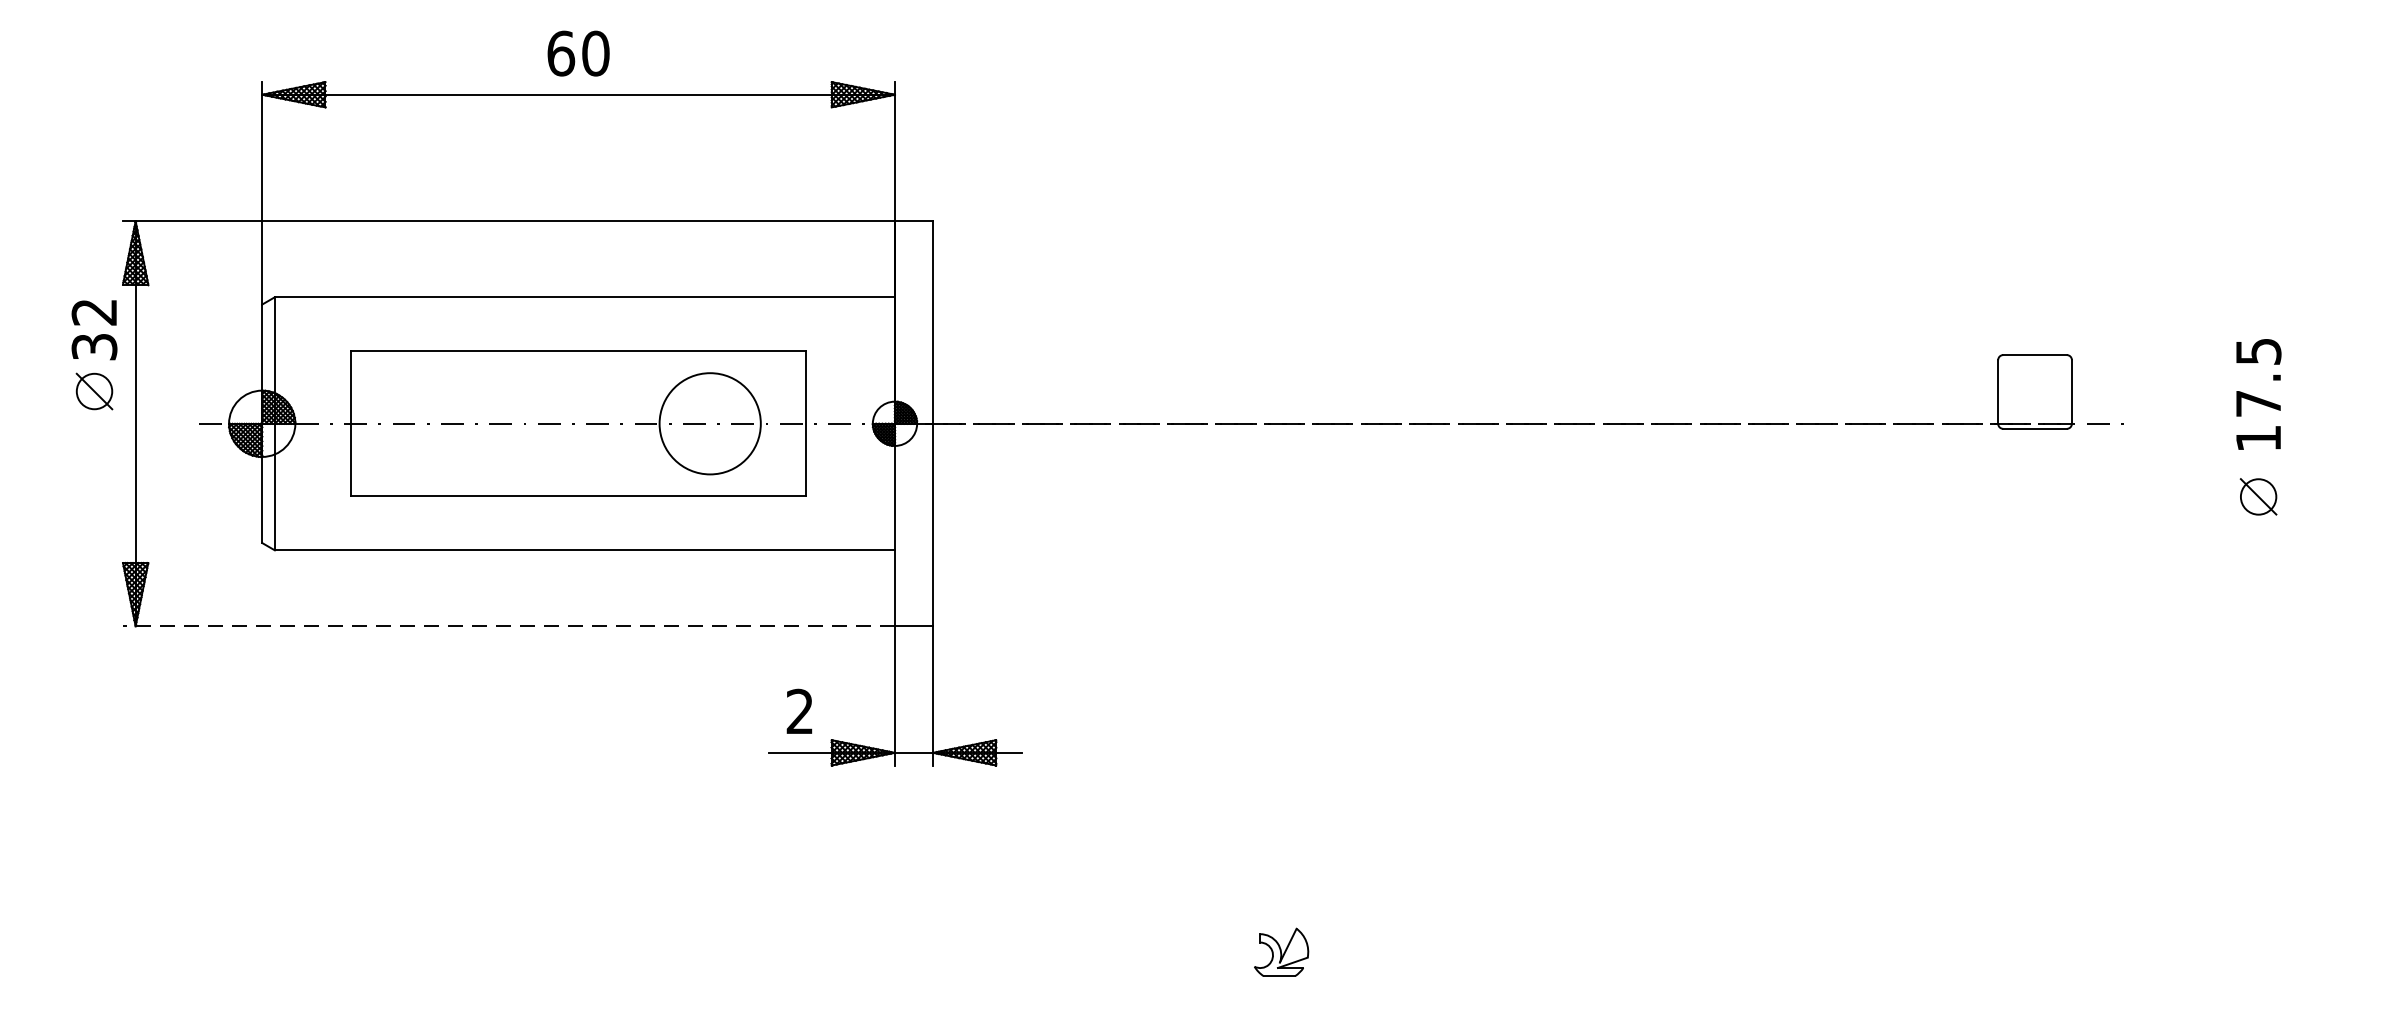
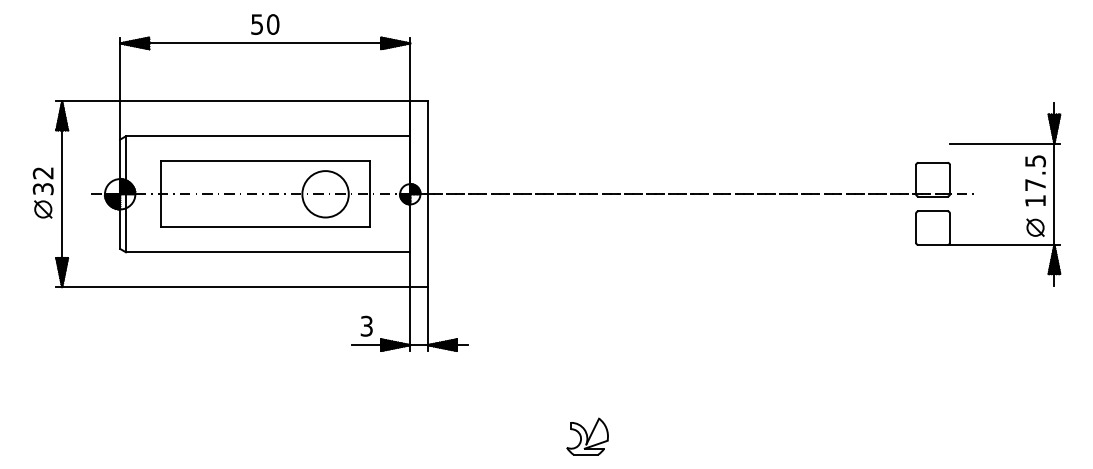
text: (561, 53) -> (257, 24), 60 -> 50
part: (92, 354) -> (42, 192), moved
part: (2073, 461) -> (950, 211), added
line: (509, 627) -> (233, 287), dashed -> solid
text: (799, 712) -> (366, 326), 2 -> 3
part: (1281, 952) -> (587, 436), size x1.67

